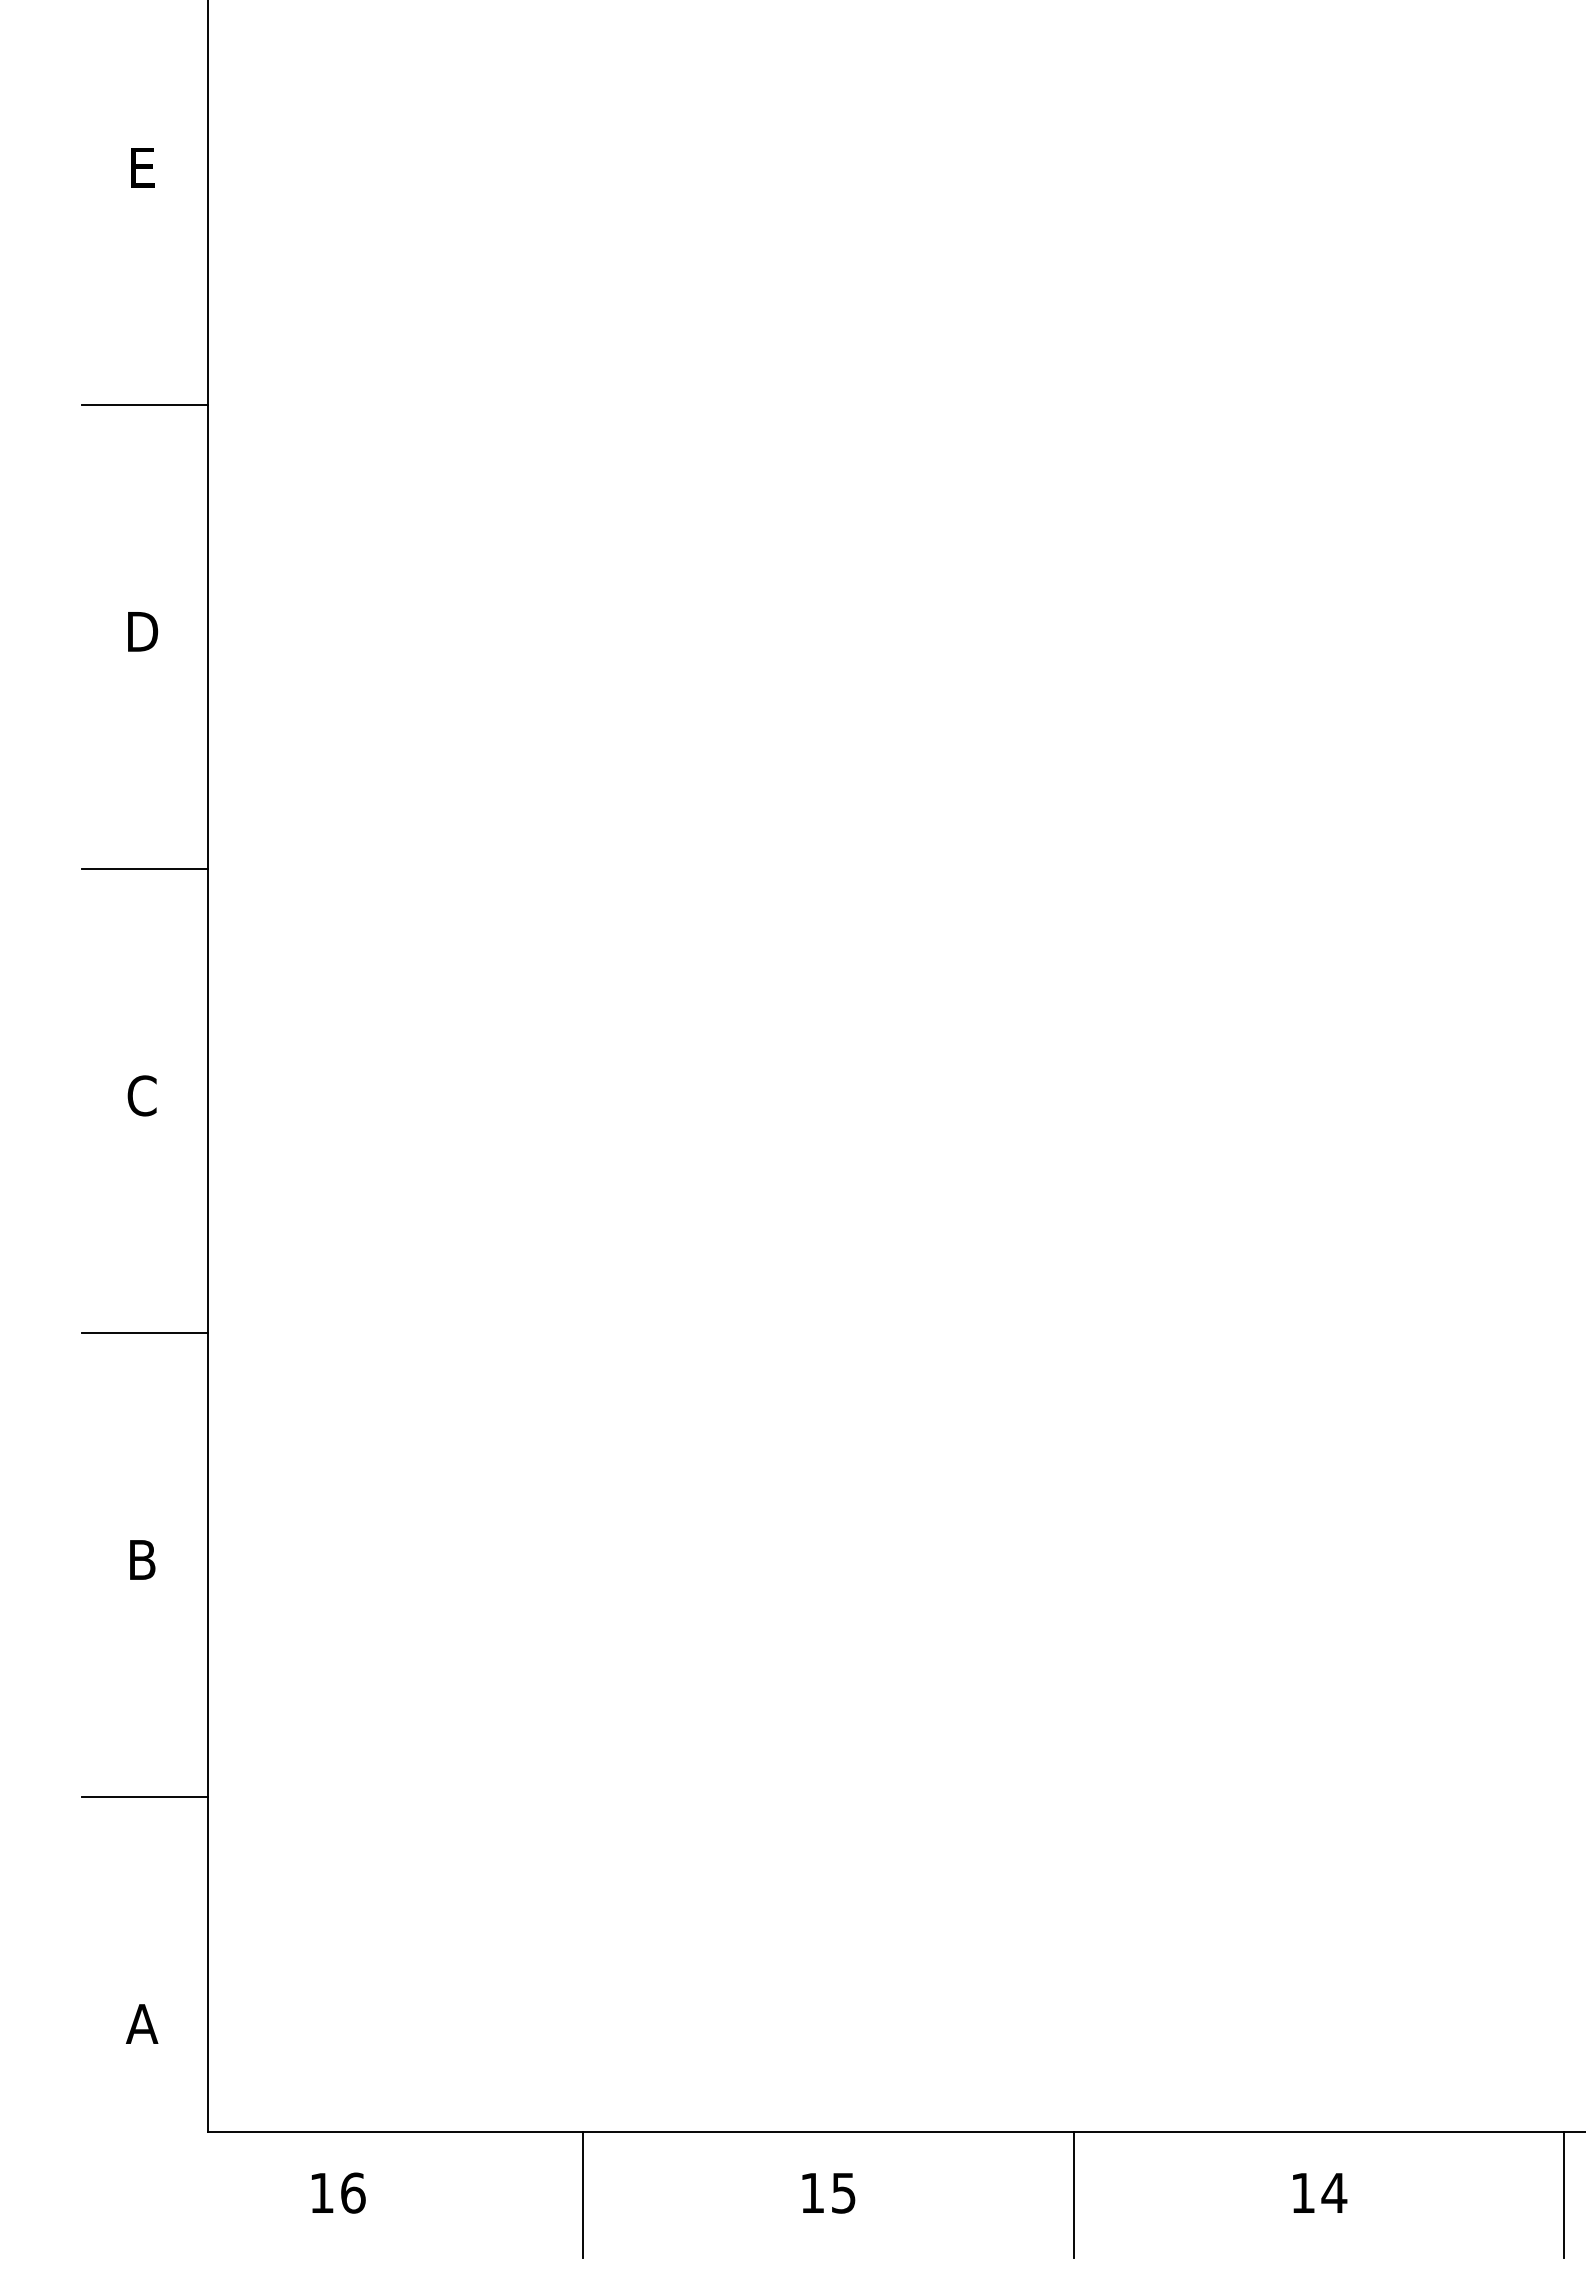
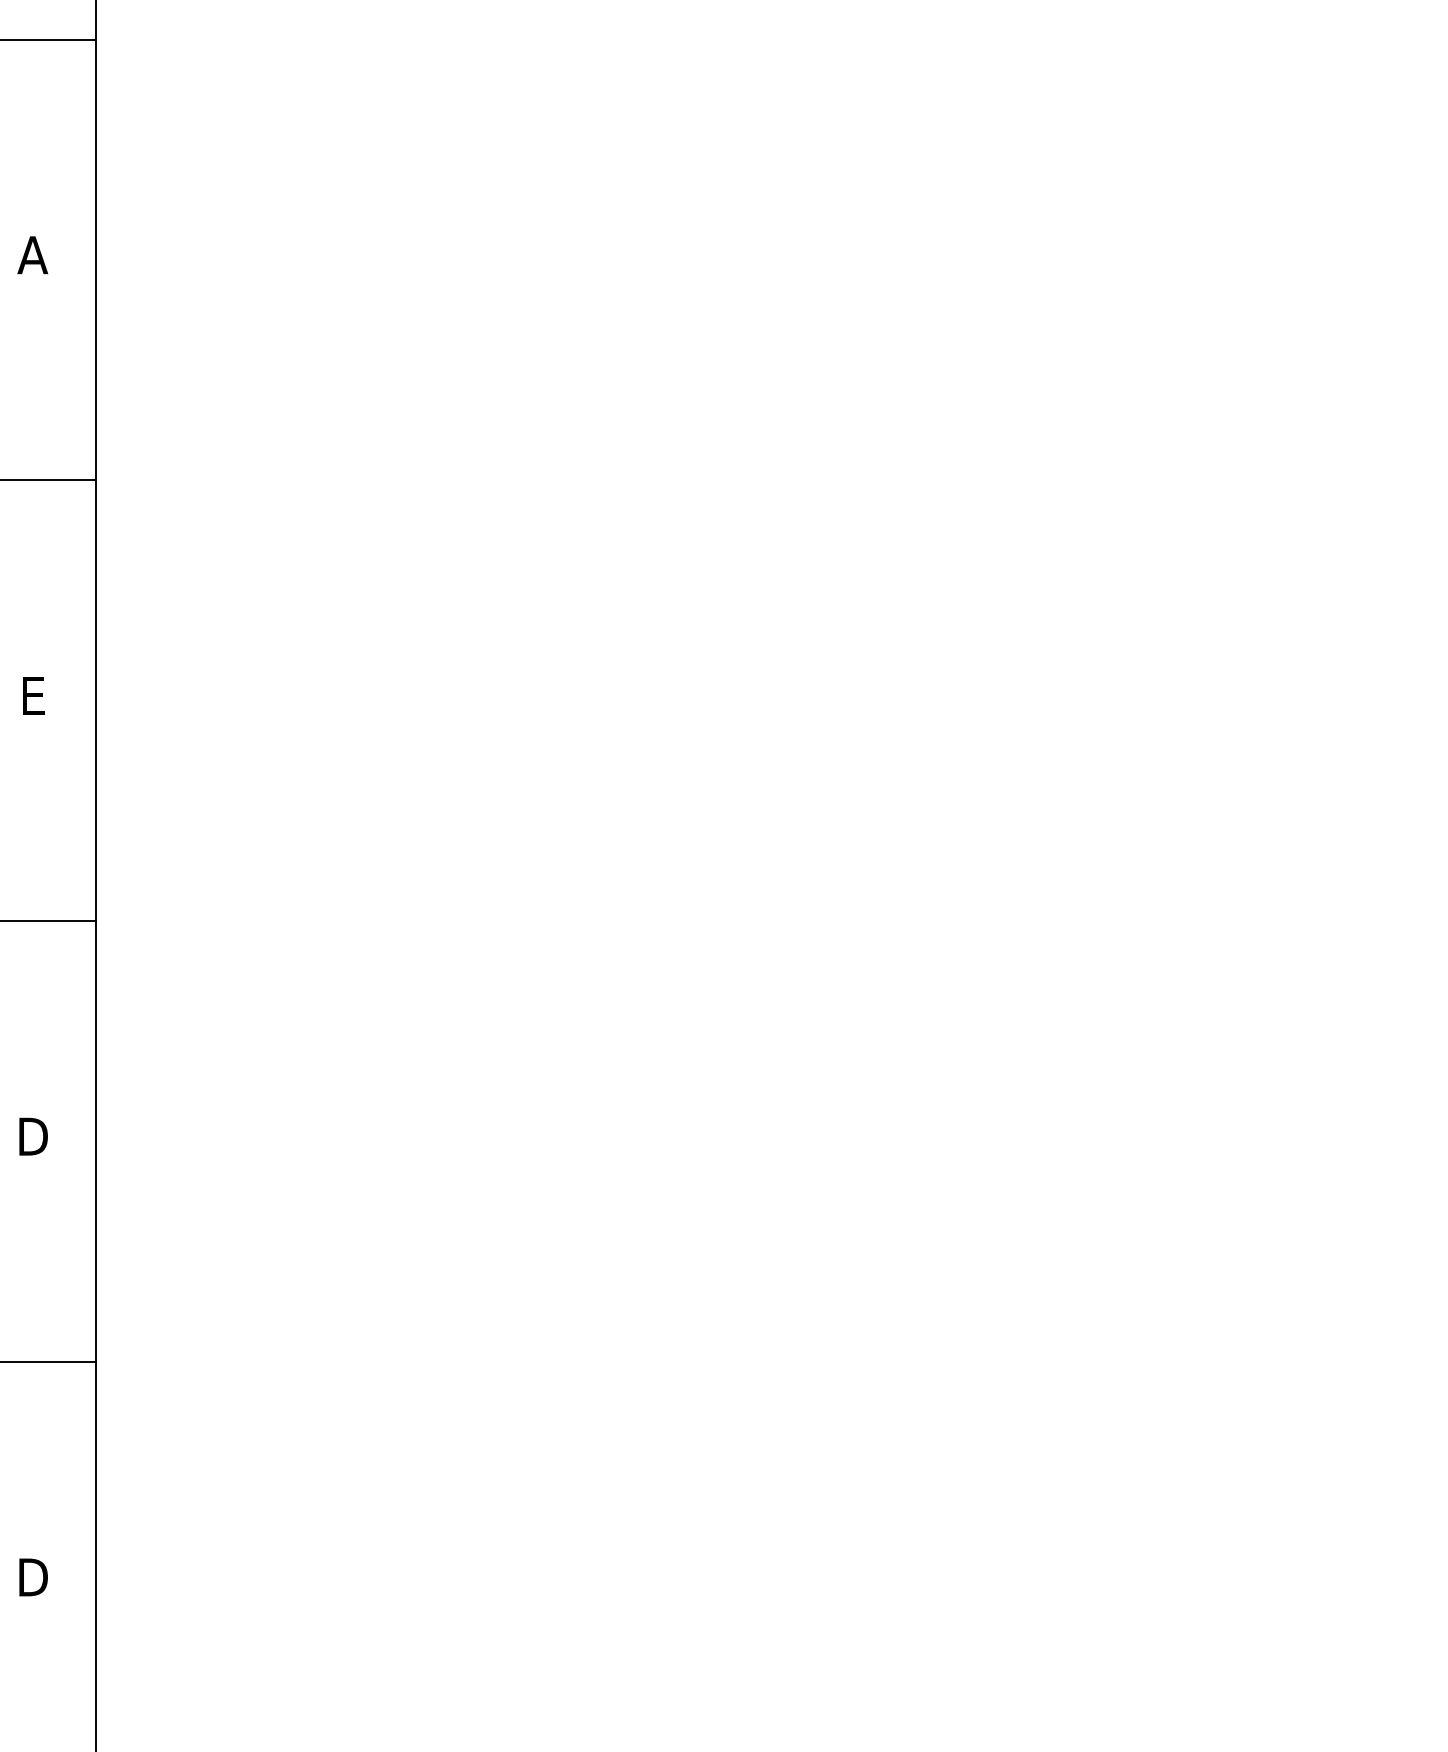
text: (141, 167) -> (32, 255), E -> A
text: (143, 631) -> (34, 695), D -> E
text: (142, 1095) -> (33, 1136), C -> D
text: (143, 1559) -> (34, 1576), B -> D

